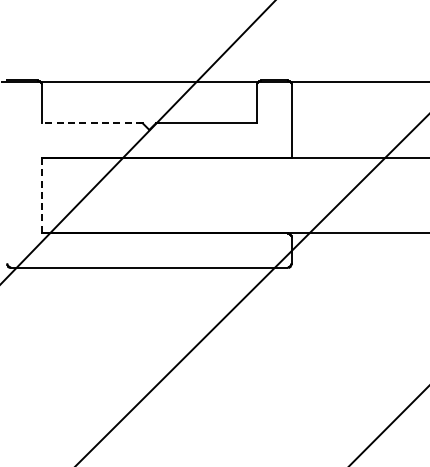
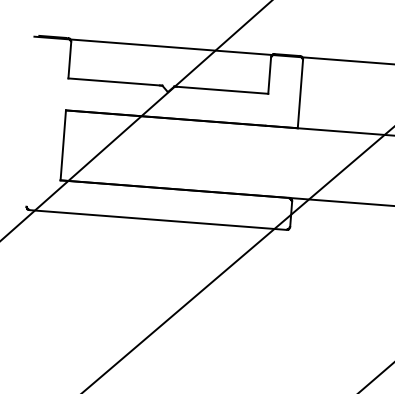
line: (92, 123) -> (115, 82), dashed -> solid
line: (41, 195) -> (63, 145), dashed -> solid

